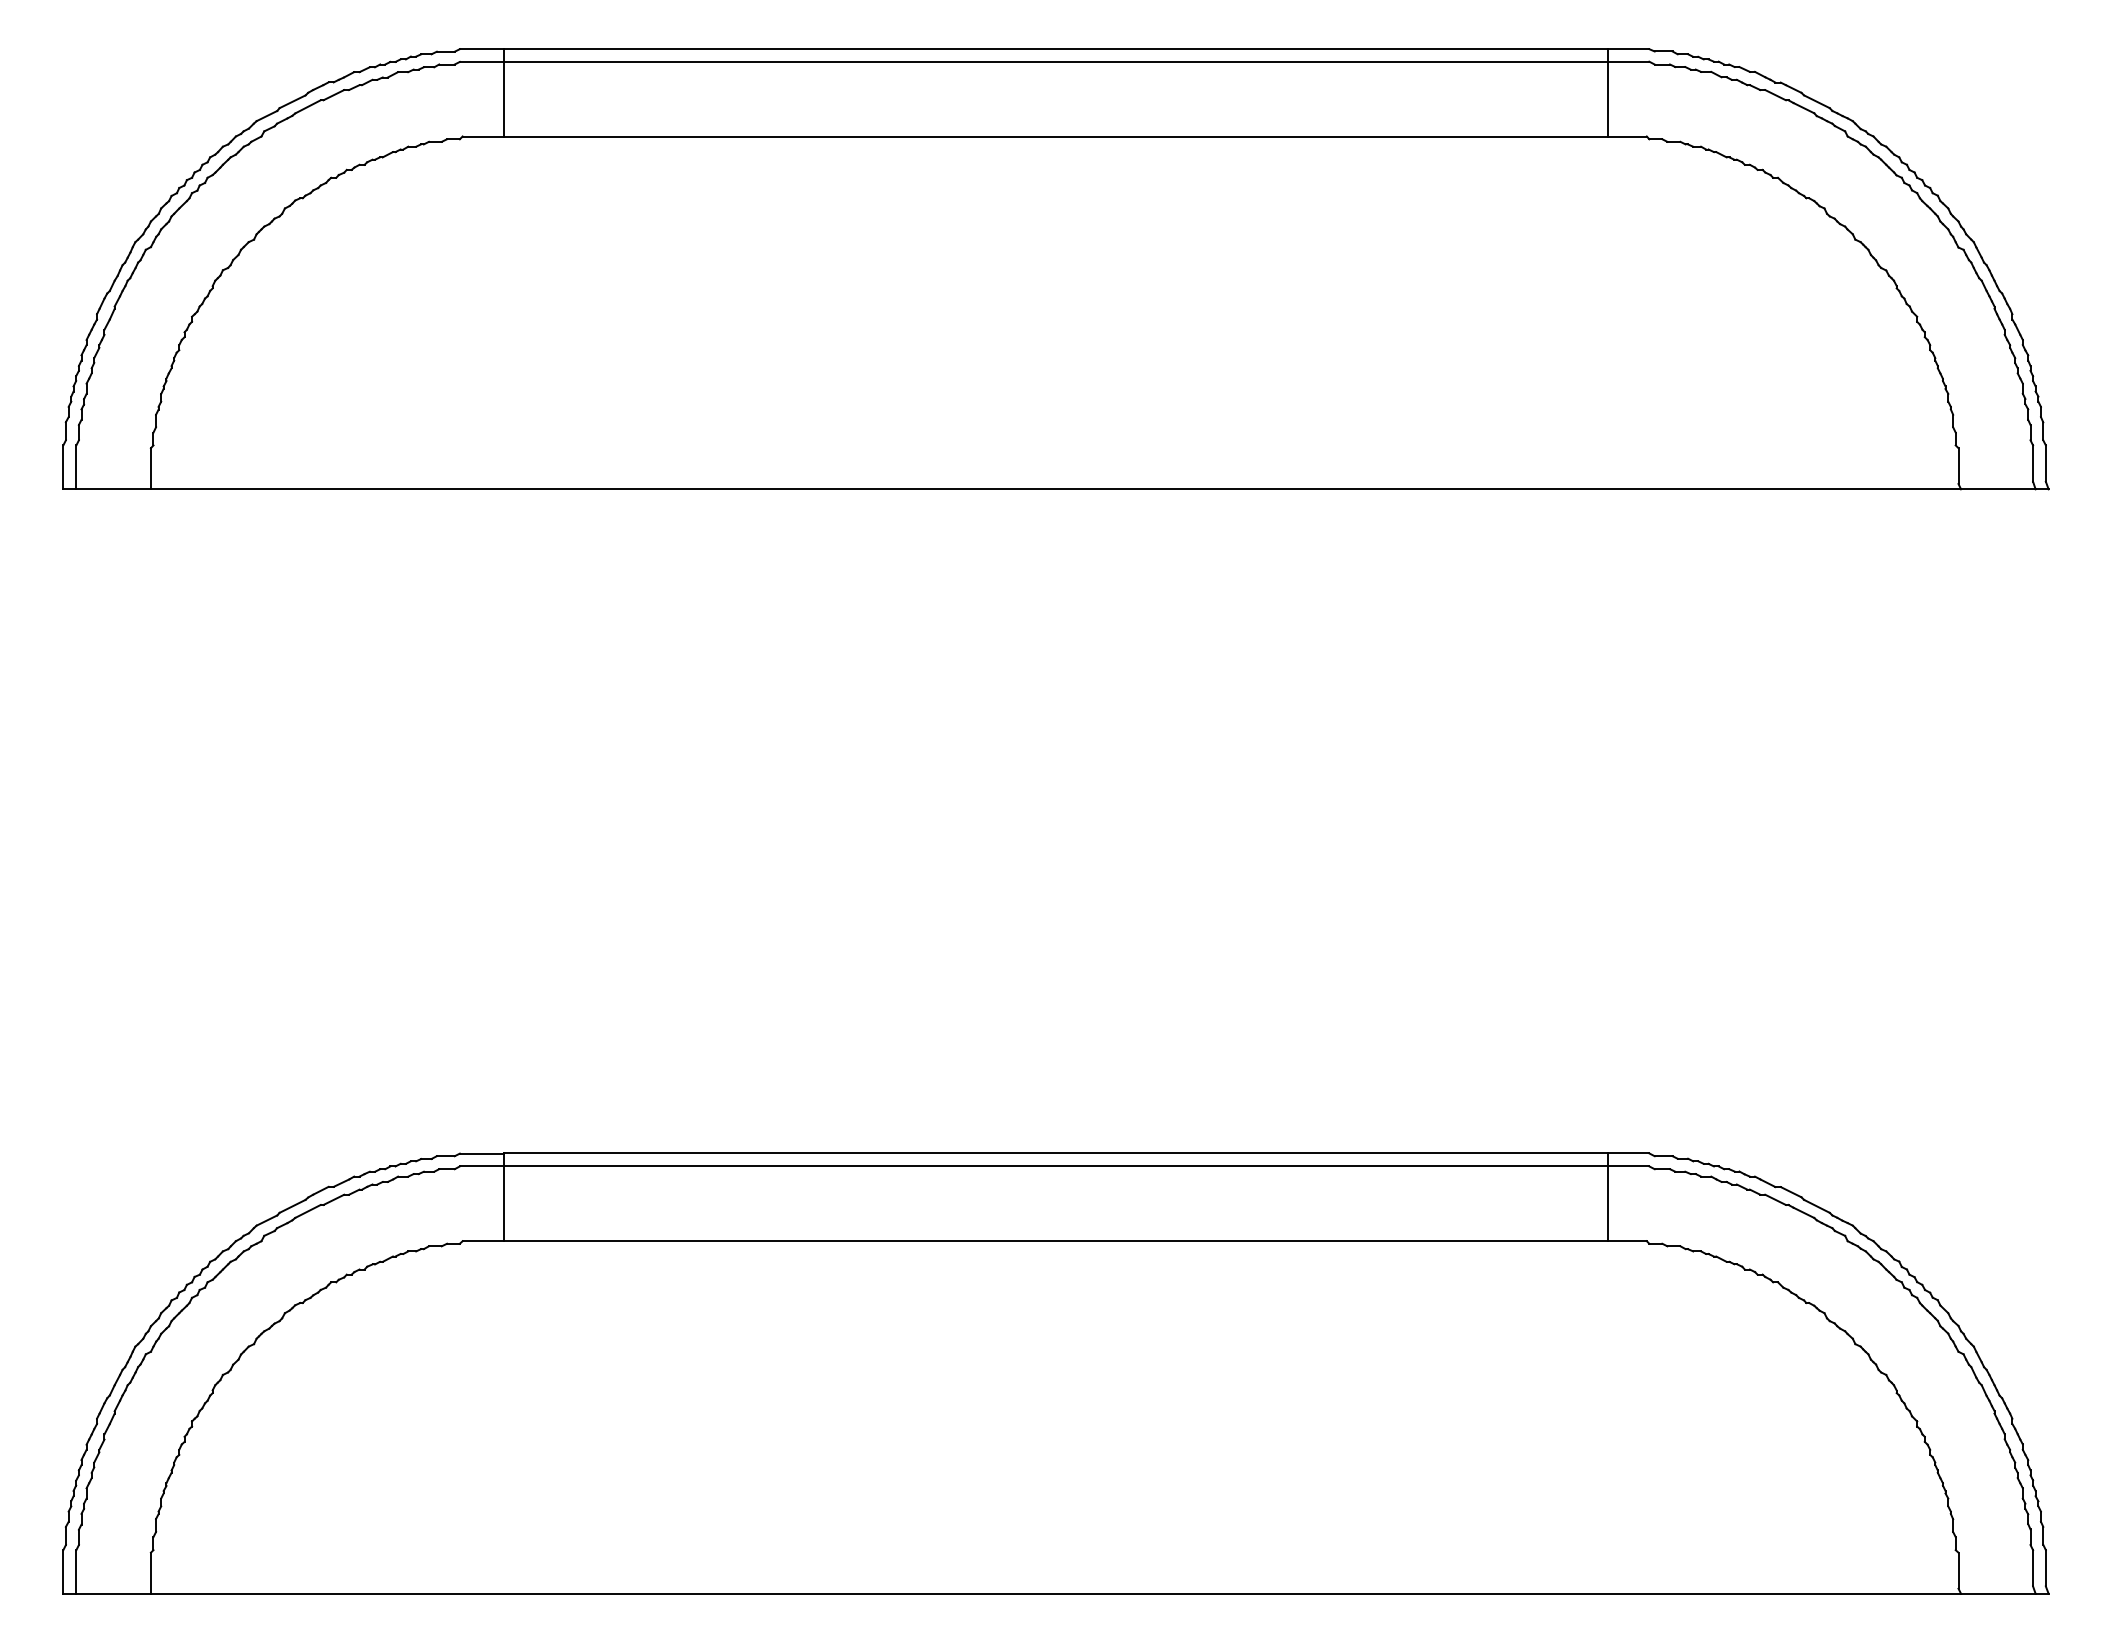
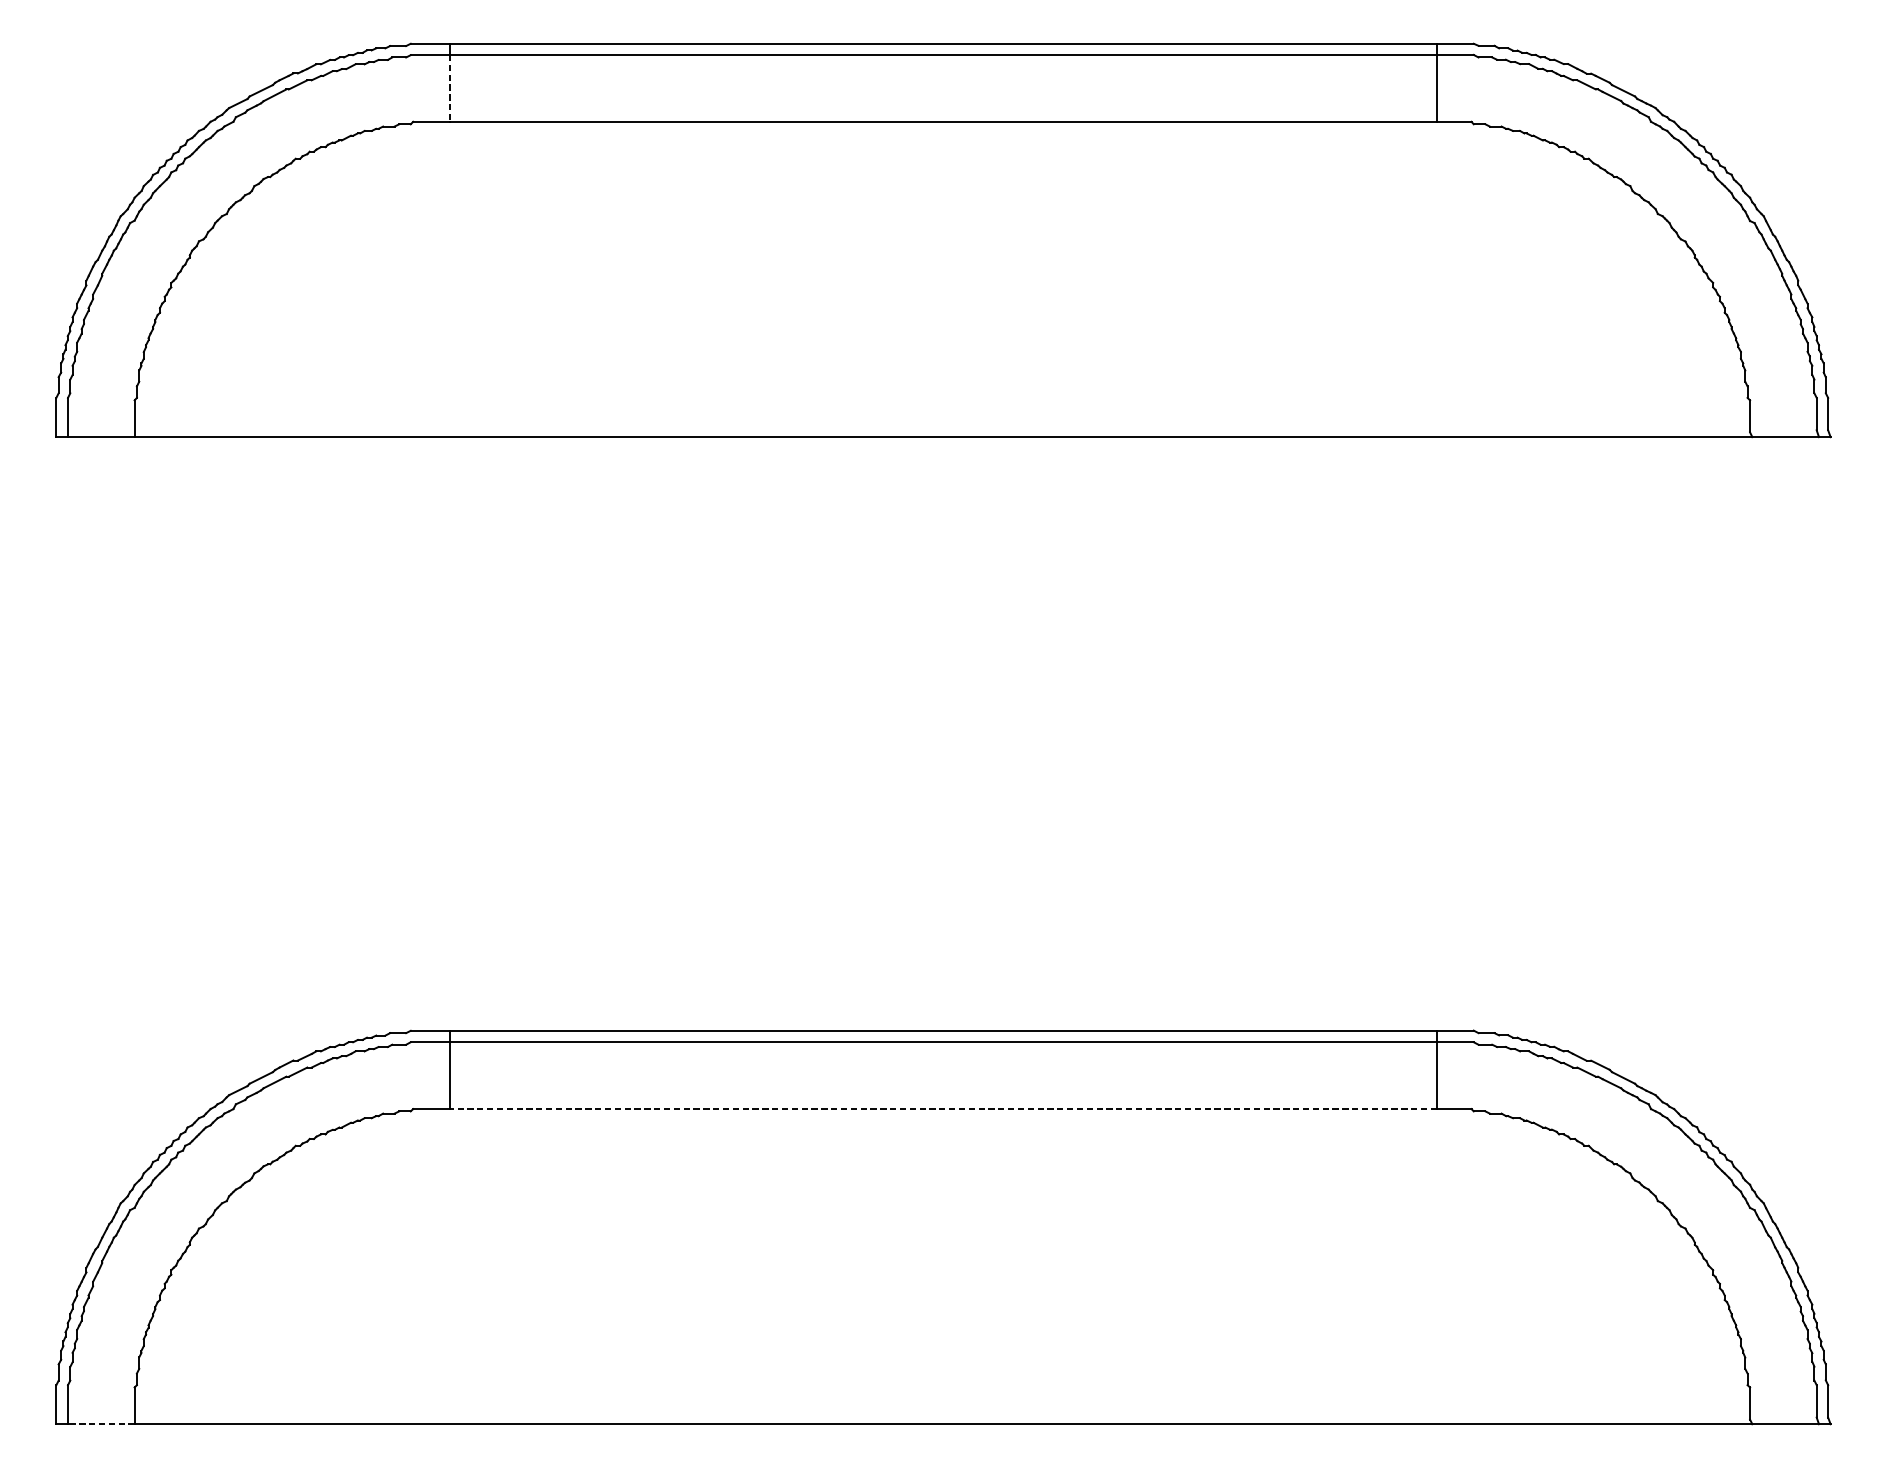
line: (503, 99) -> (449, 88), solid -> dashed
line: (1055, 1241) -> (943, 1109), solid -> dashed
line: (113, 1593) -> (101, 1423), solid -> dashed

